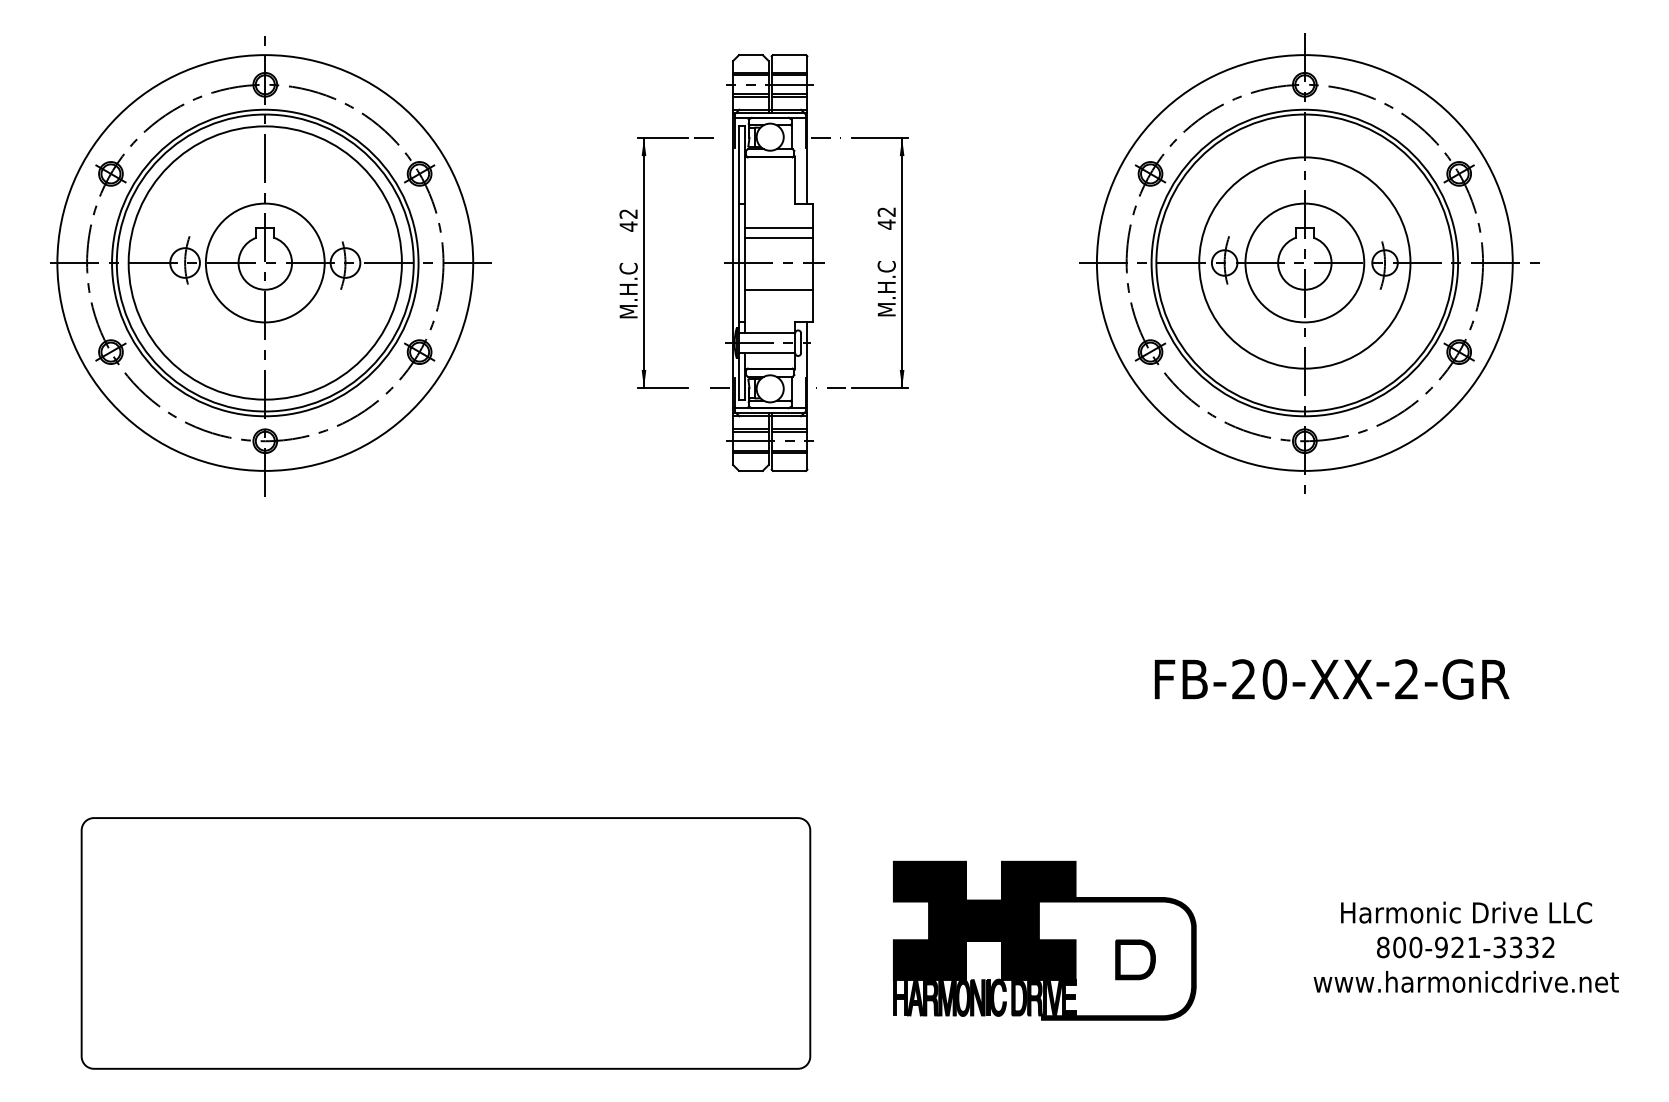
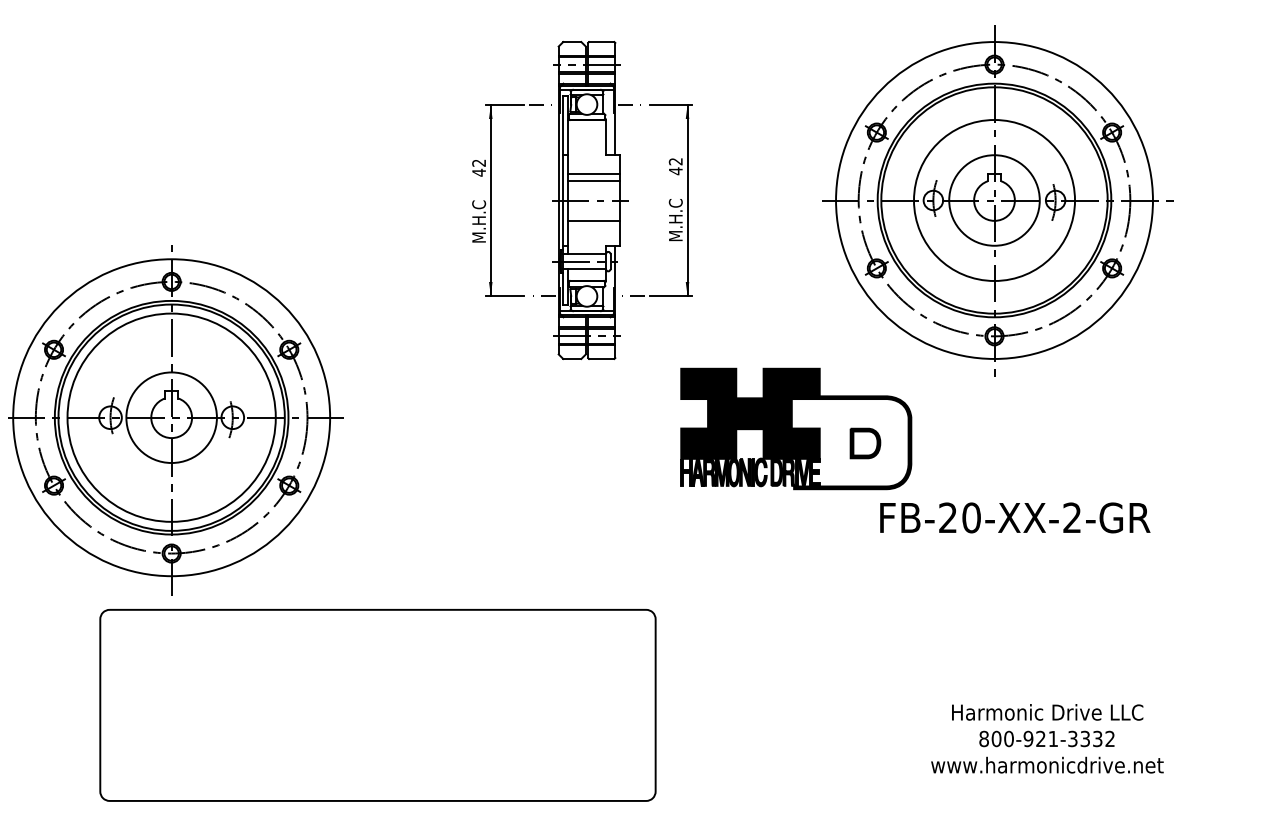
part: (270, 266) -> (175, 420), moved
part: (1044, 940) -> (796, 428), moved
part: (445, 943) -> (377, 705), moved
text: (1465, 946) -> (1046, 738), moved

